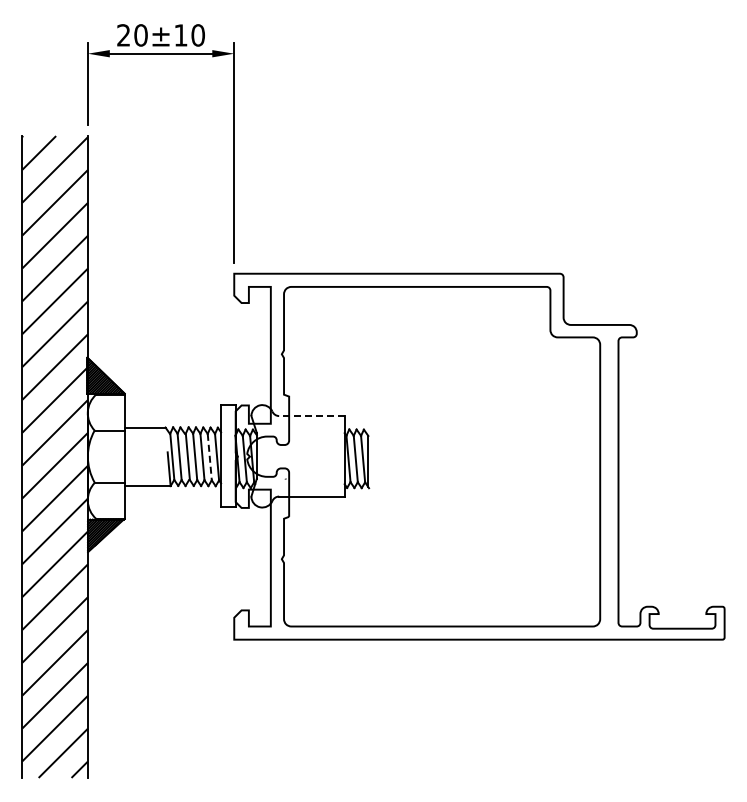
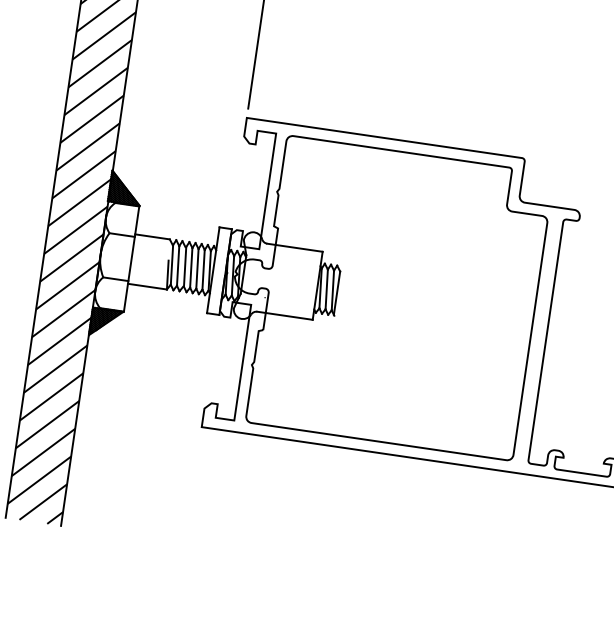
line: (311, 416) -> (294, 248), dashed -> solid
line: (209, 457) -> (203, 270), dashed -> solid

